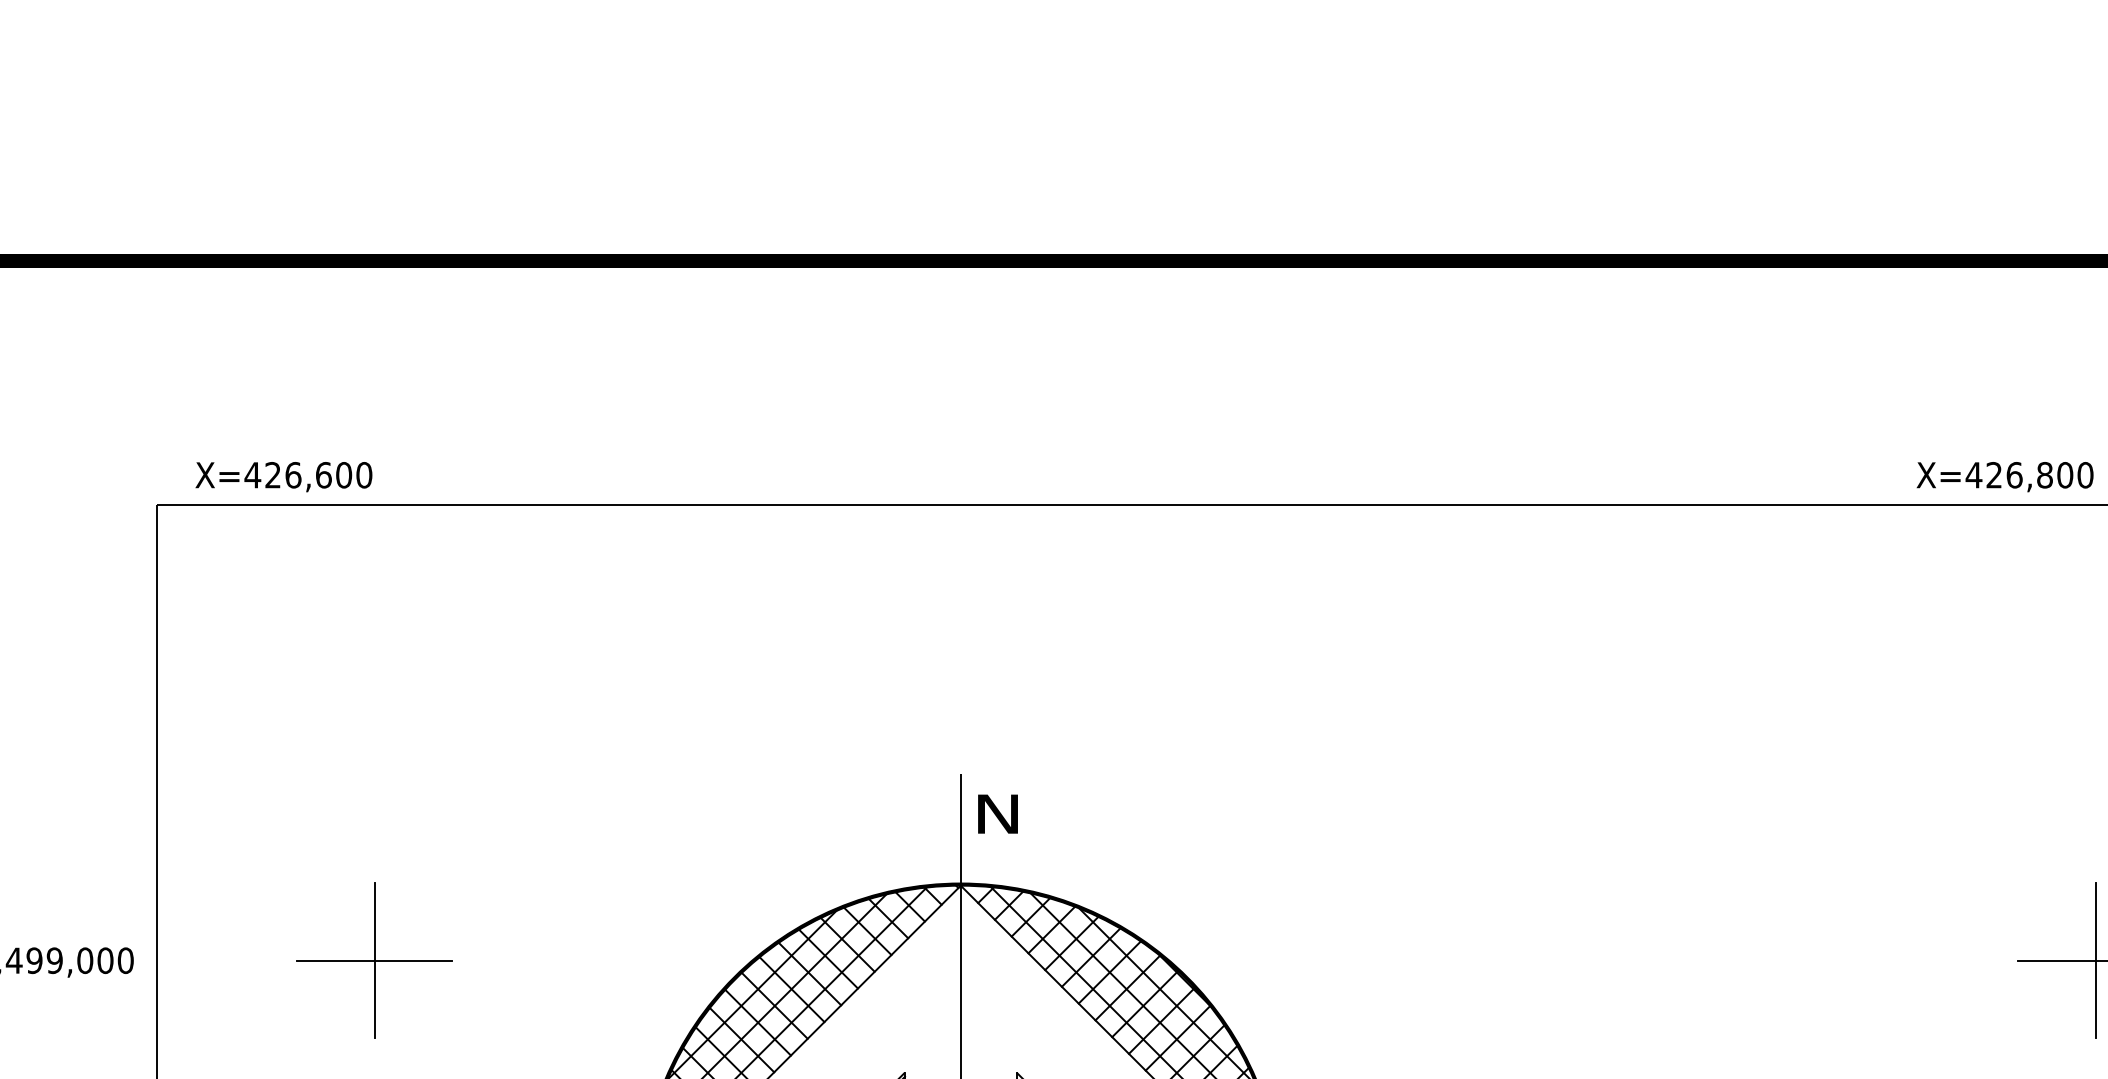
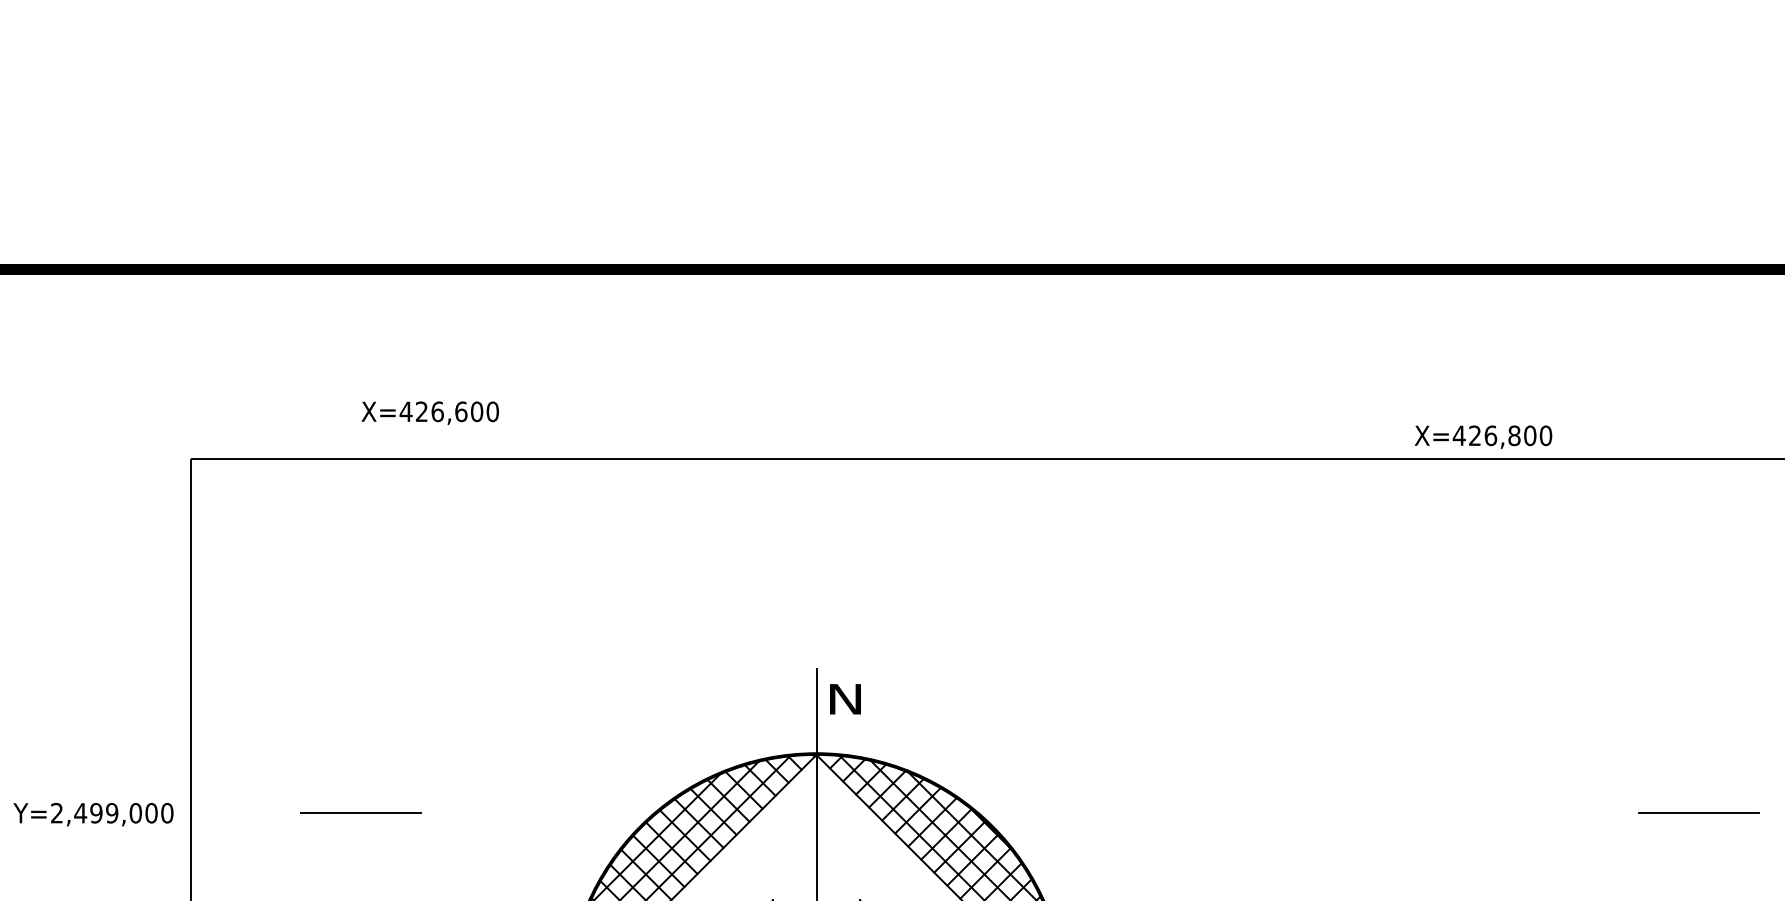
text: (282, 476) -> (429, 412), moved
text: (2005, 476) -> (1483, 436), moved
line: (374, 961) -> (360, 813), removed
line: (2095, 961) -> (1698, 813), removed

